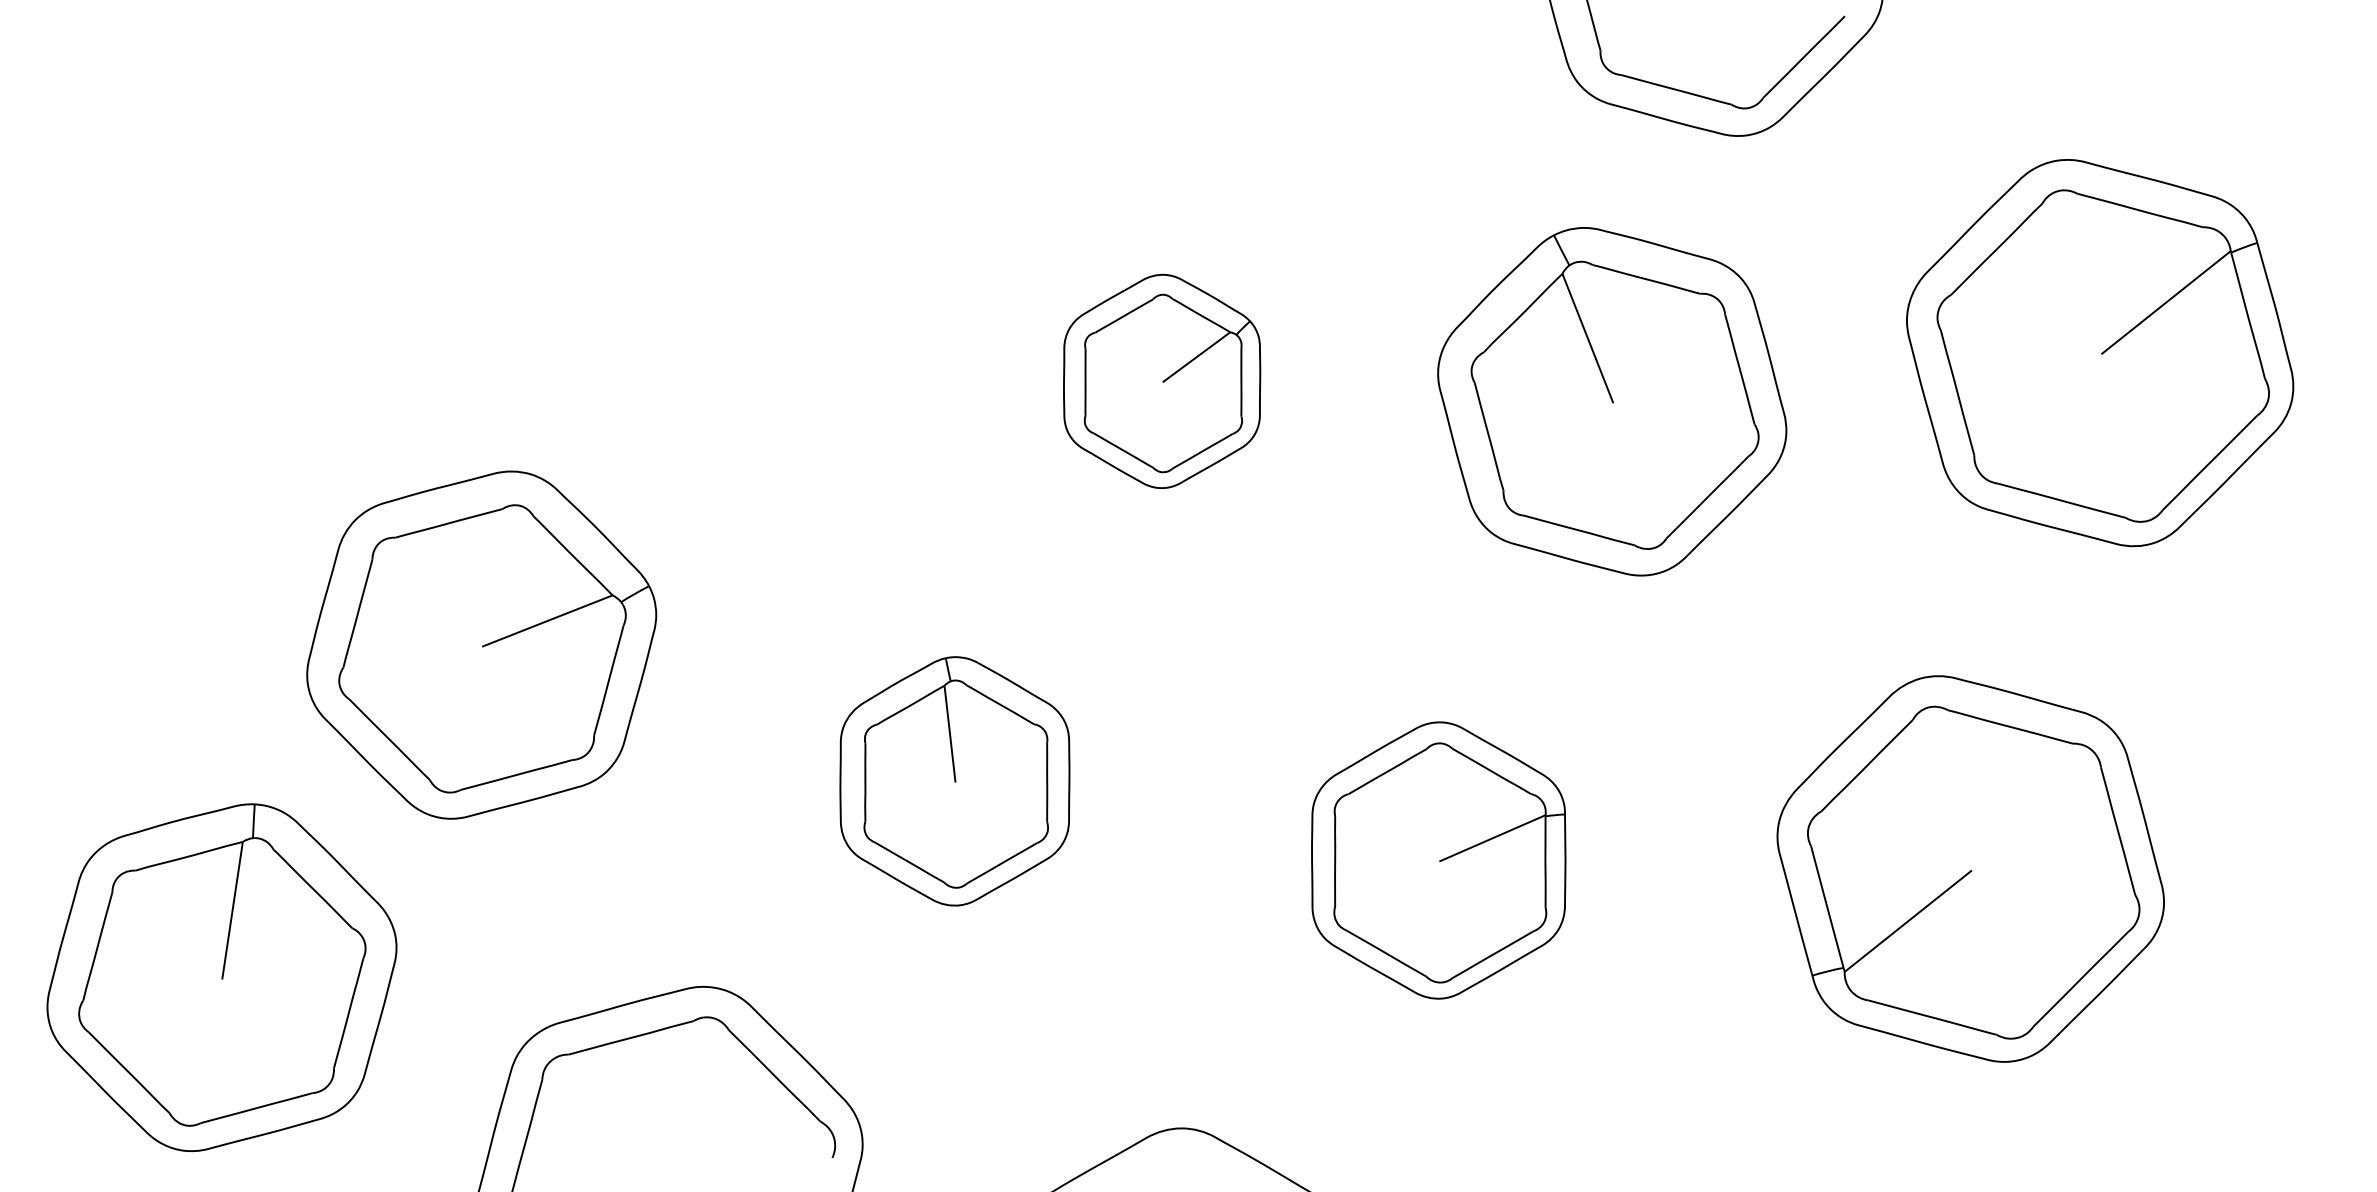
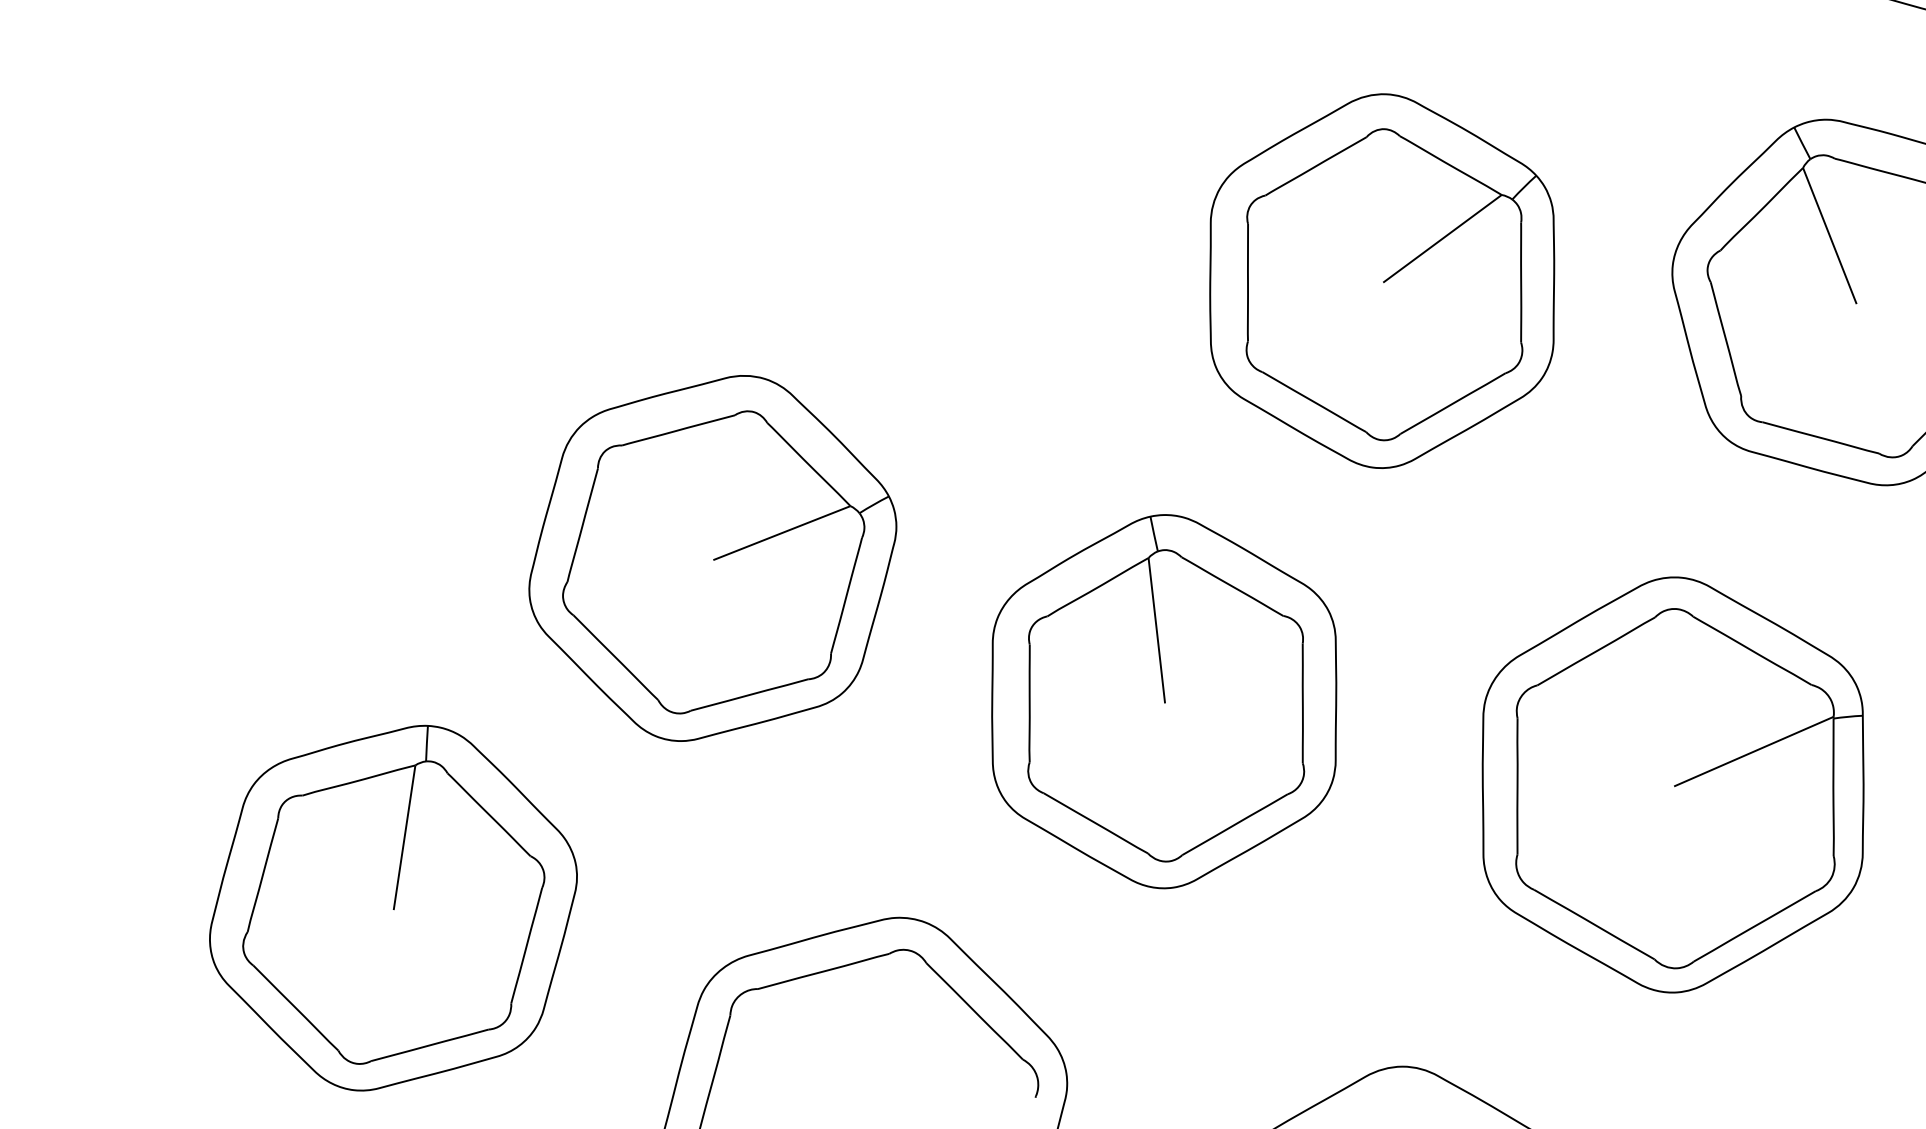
part: (1161, 381) -> (1381, 281), size x1.67
part: (481, 644) -> (712, 557), moved
part: (954, 781) -> (1163, 701), size x1.43
part: (1438, 860) -> (1672, 784), size x1.43

